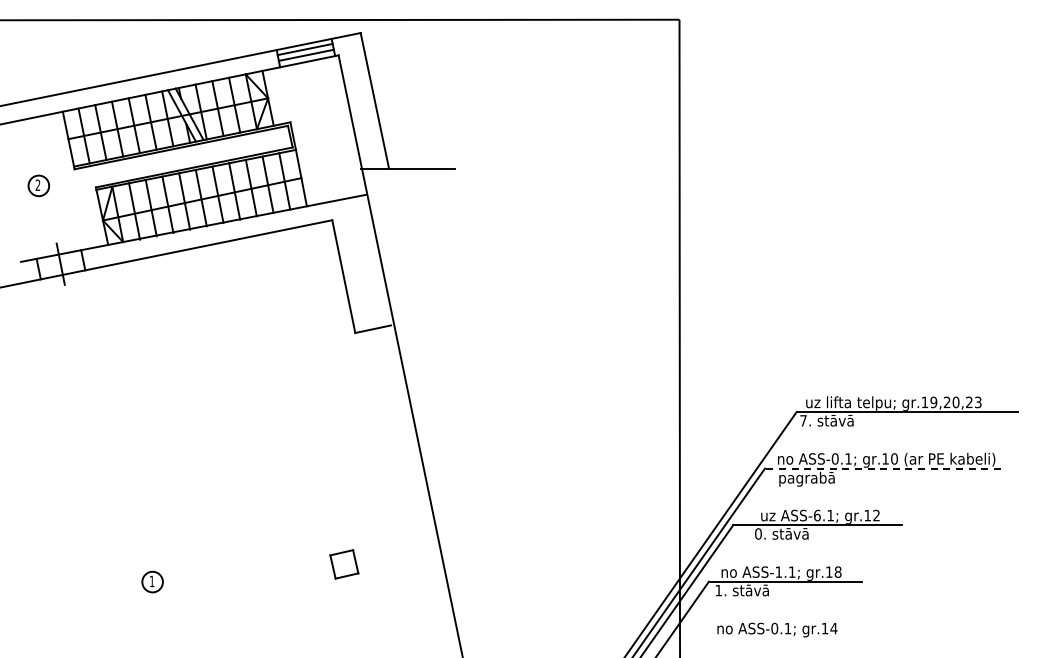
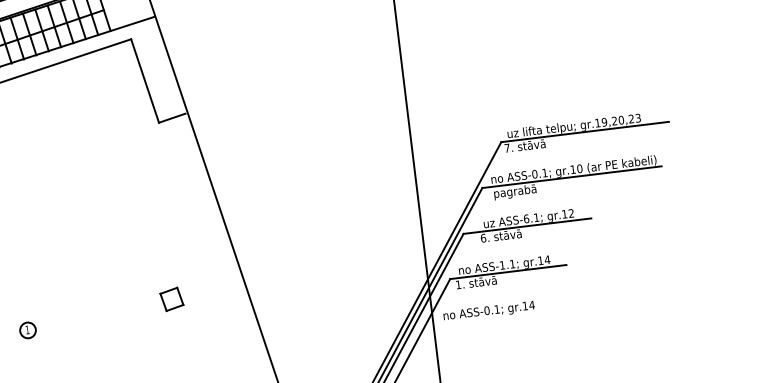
line: (882, 468) -> (571, 177), dashed -> solid
text: (758, 533) -> (483, 237), 0. -> 6.
text: (837, 571) -> (546, 259), gr.18 -> gr.14
text: (777, 629) -> (489, 311), moved

